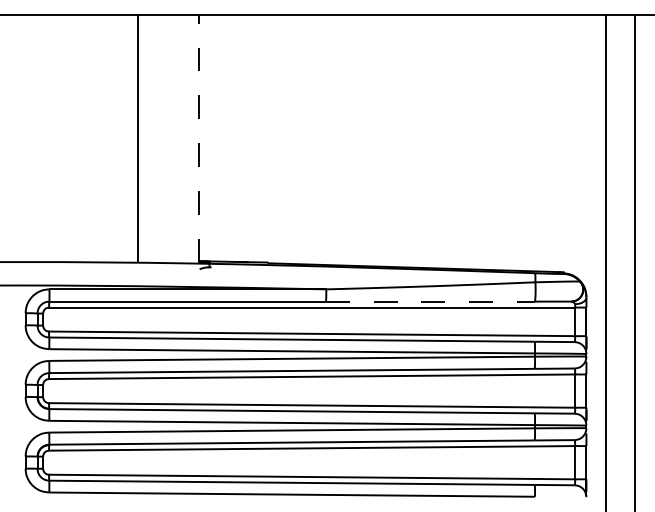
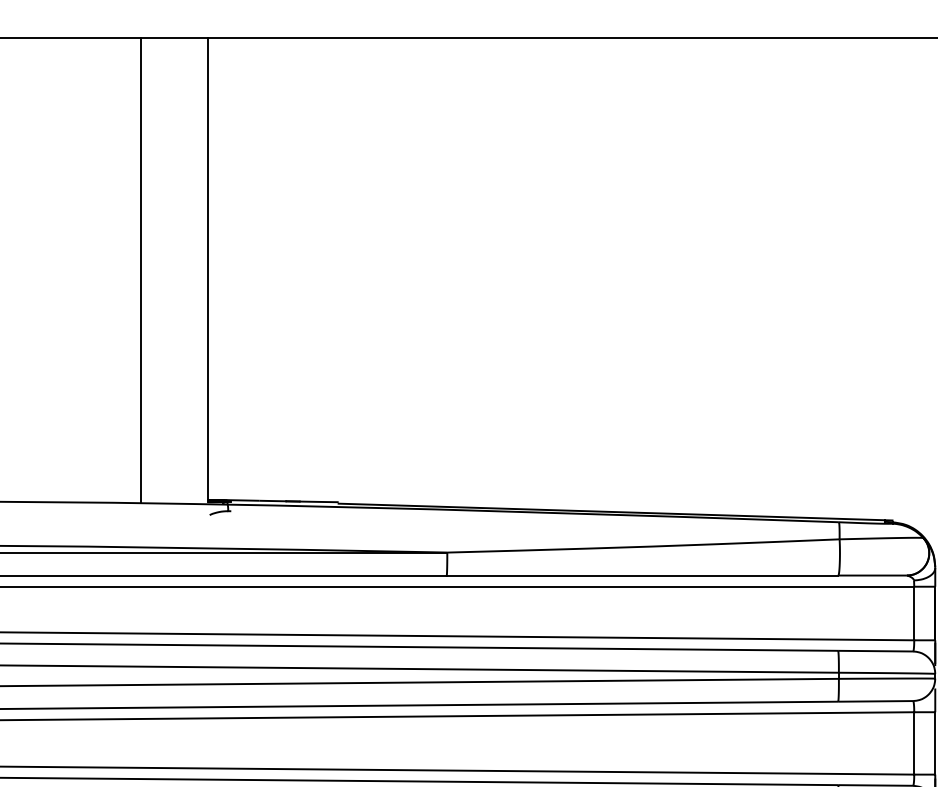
line: (137, 138) -> (140, 269), moved
line: (198, 138) -> (207, 269), dashed -> solid
line: (430, 301) -> (642, 575), dashed -> solid

